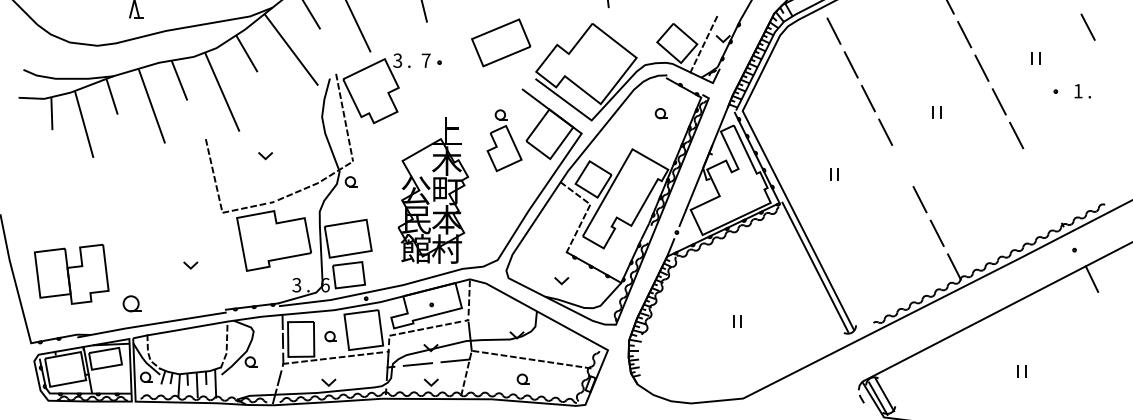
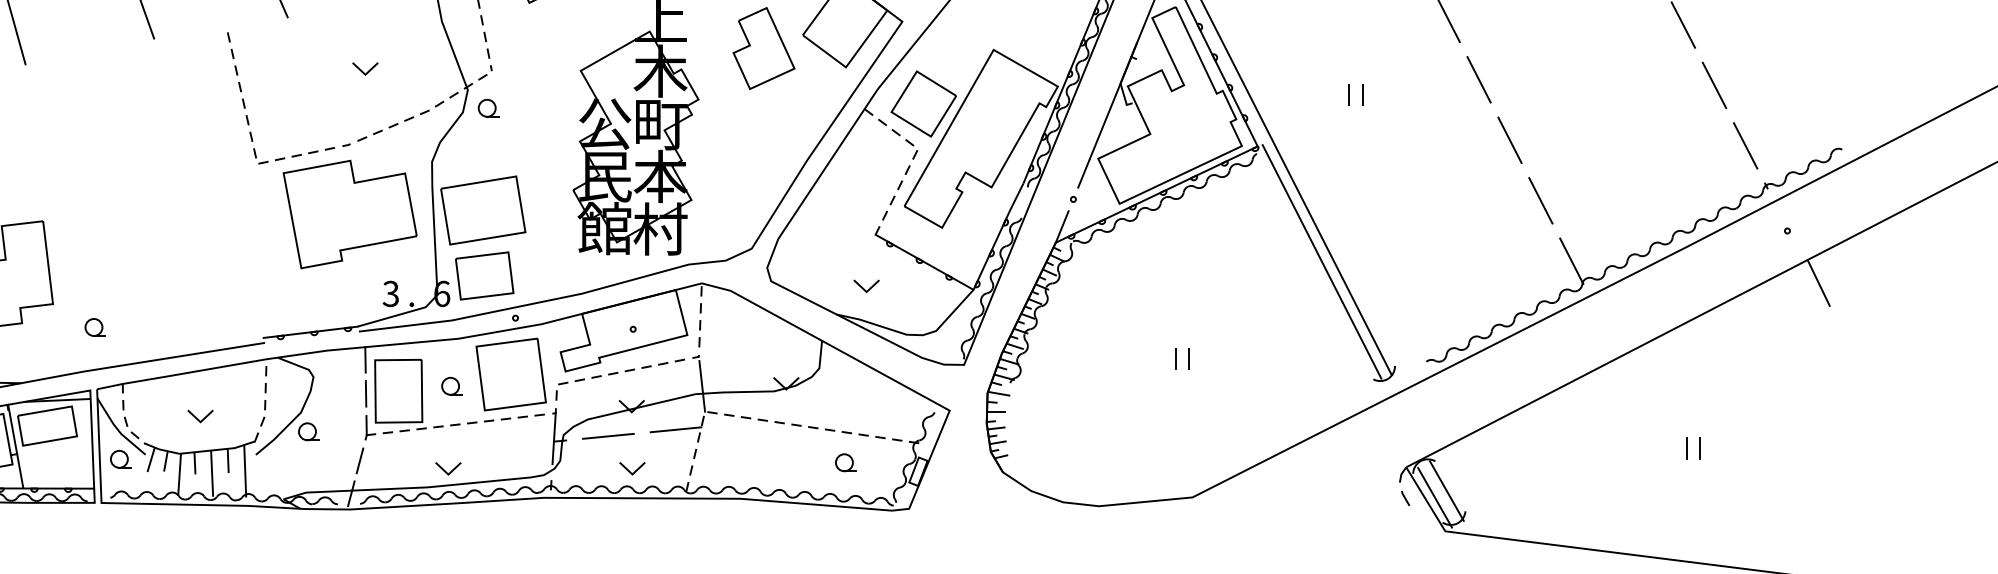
line: (264, 156) -> (363, 69), moved
line: (902, 165) -> (1478, 78), added
line: (1033, 168) -> (1713, 84), added
line: (1050, 202) -> (1744, 145), added
line: (189, 266) -> (198, 418), moved
part: (131, 303) -> (94, 326), size x0.62
part: (522, 378) -> (844, 461), moved

